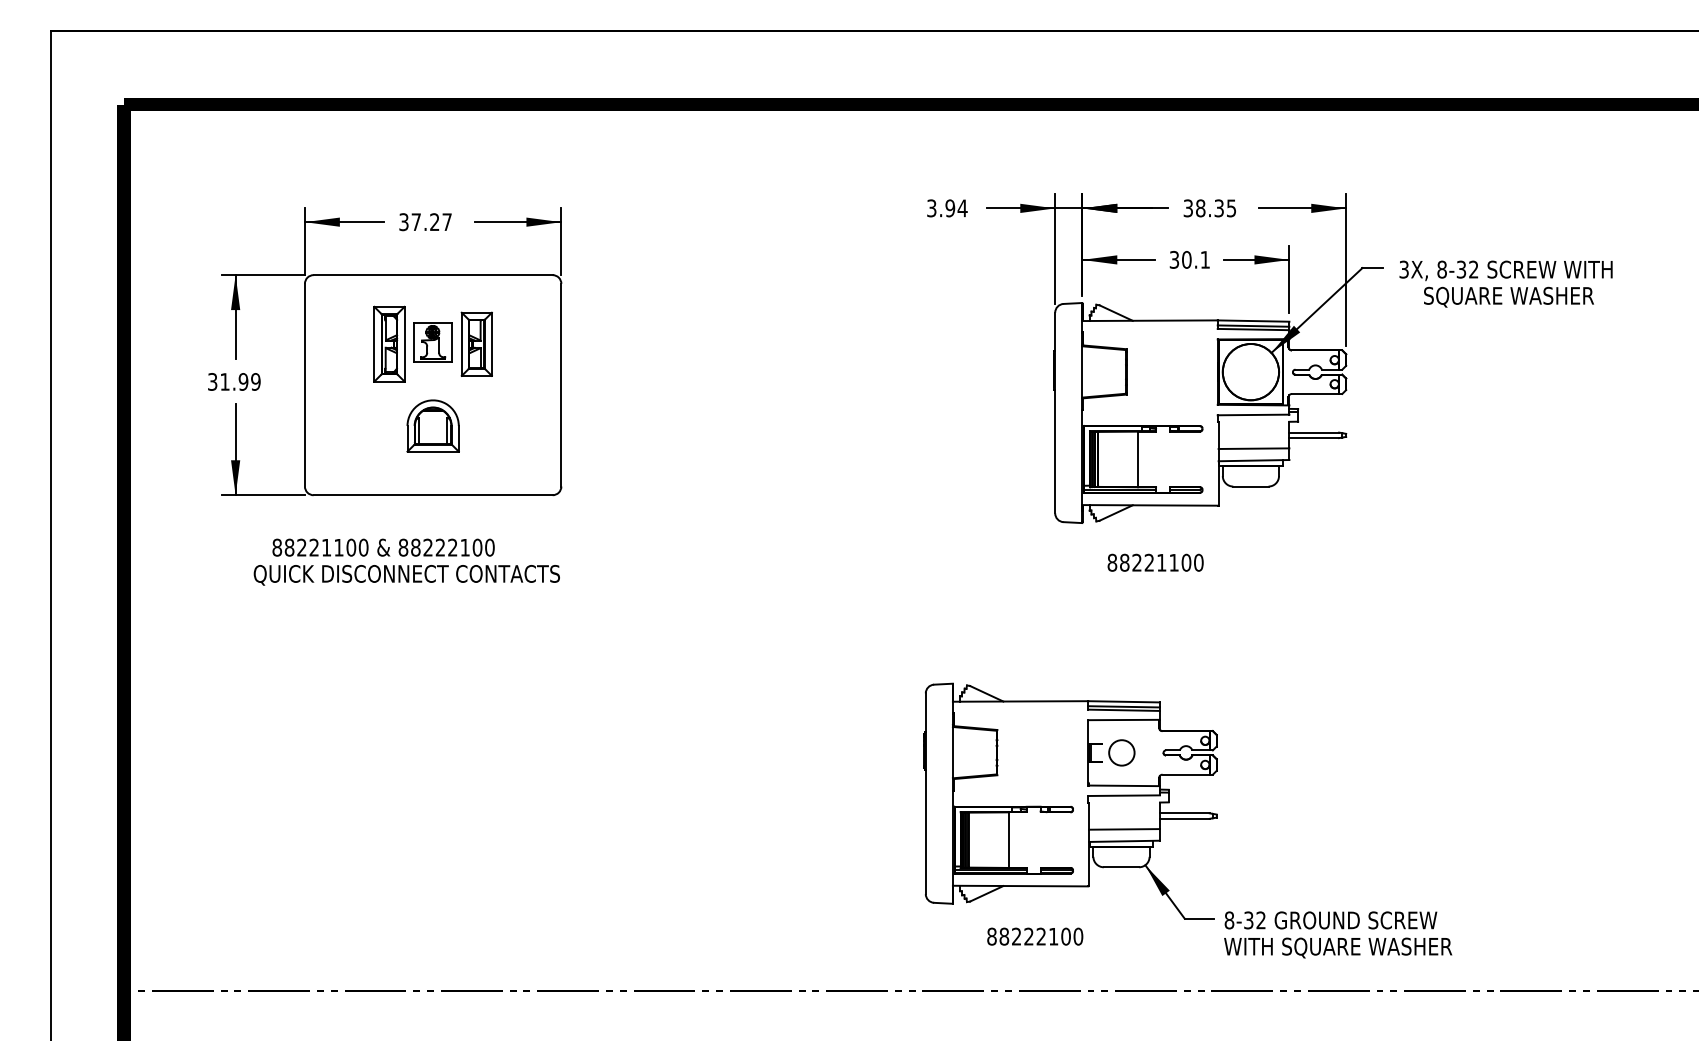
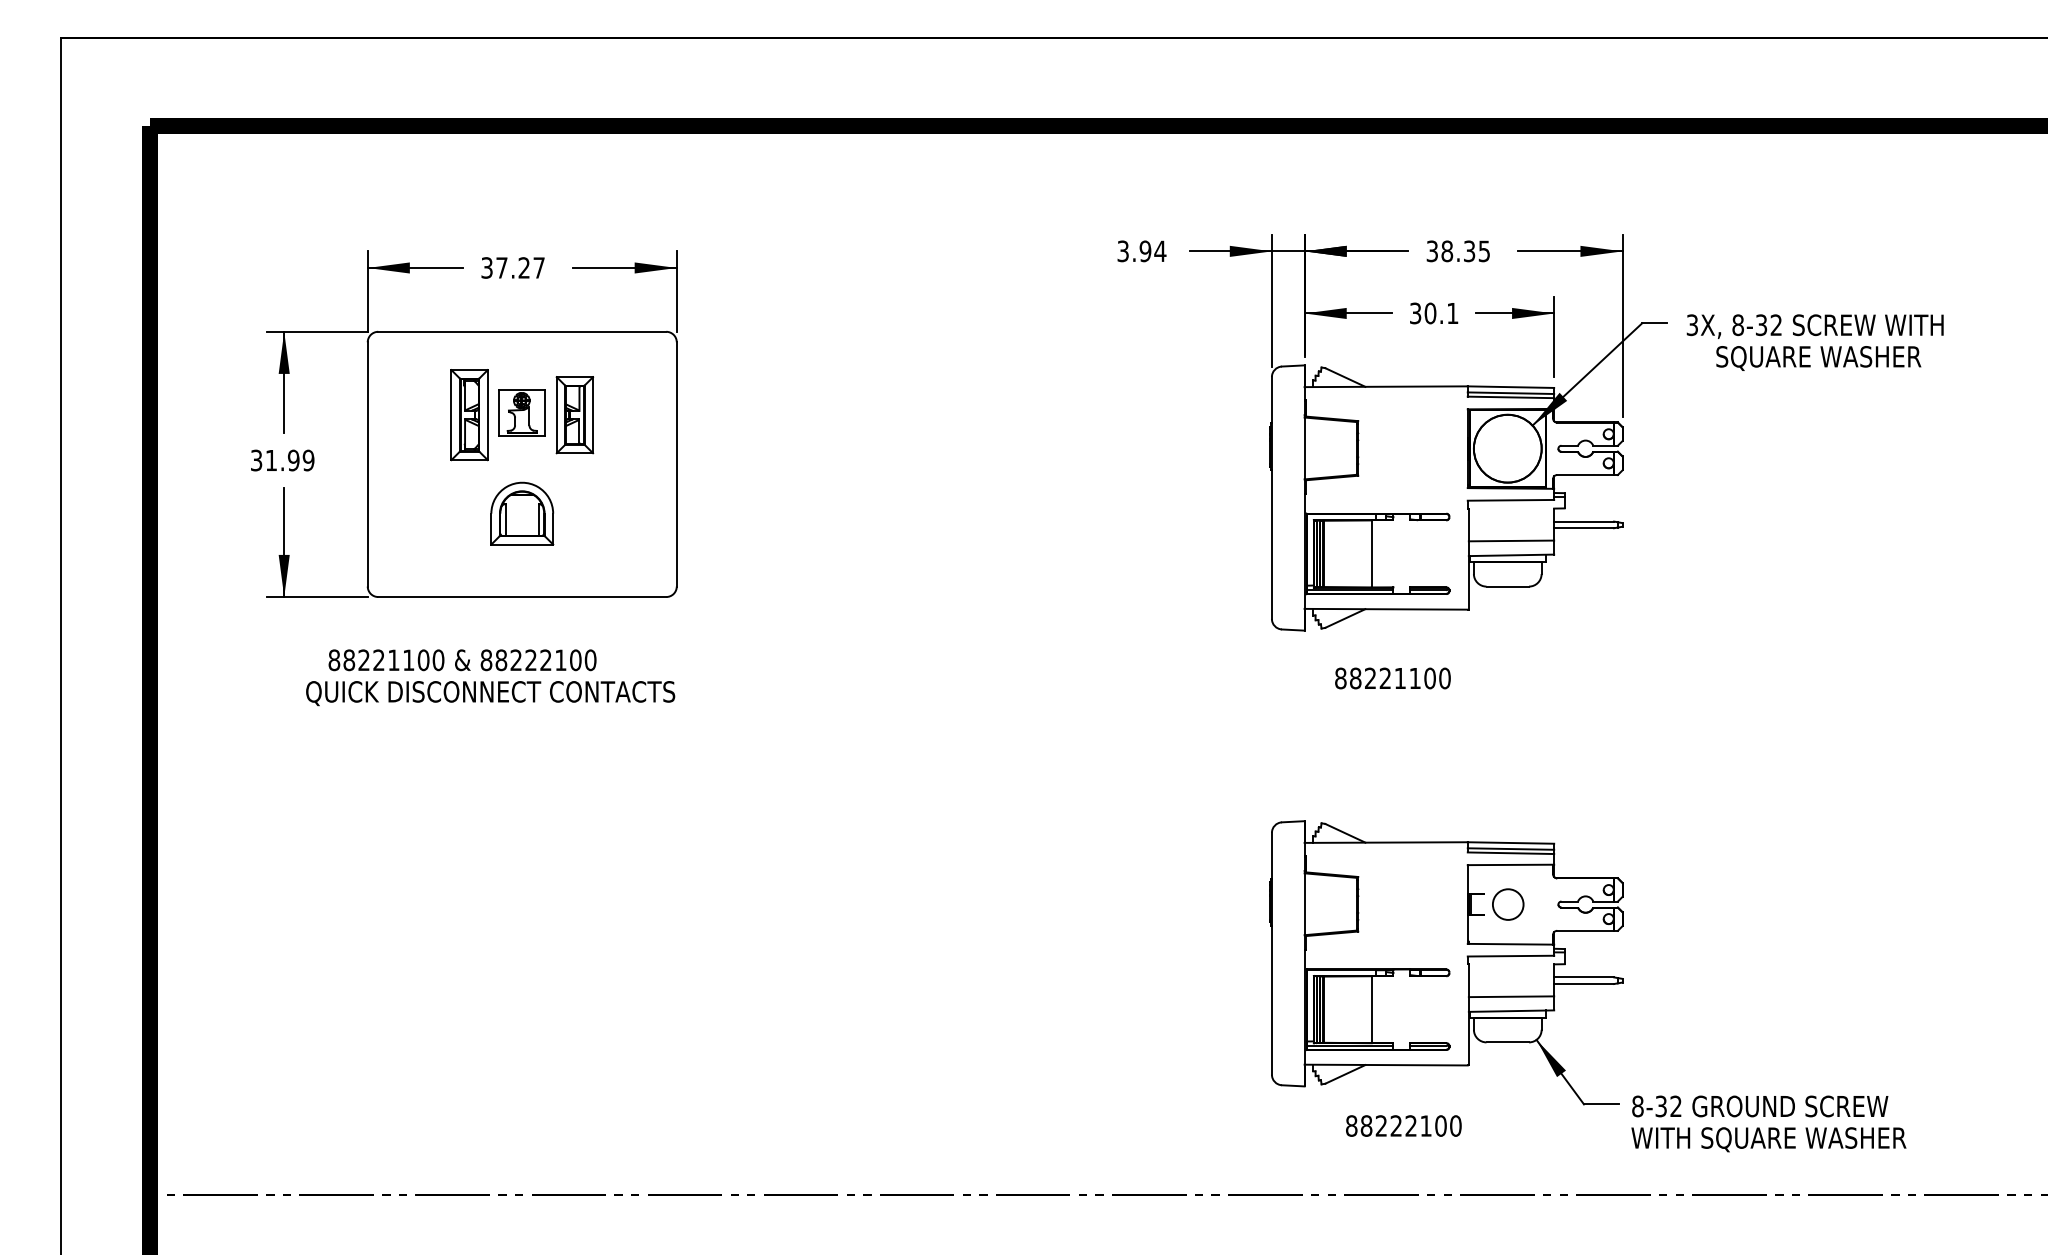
part: (1187, 820) -> (1587, 986), moved

